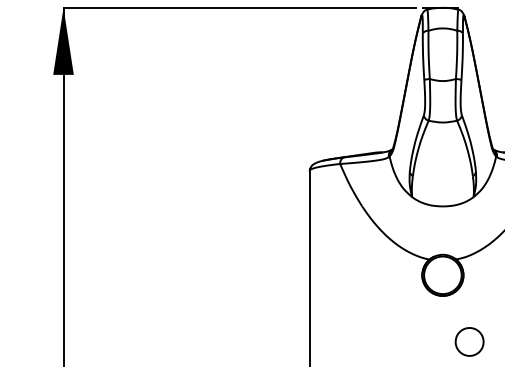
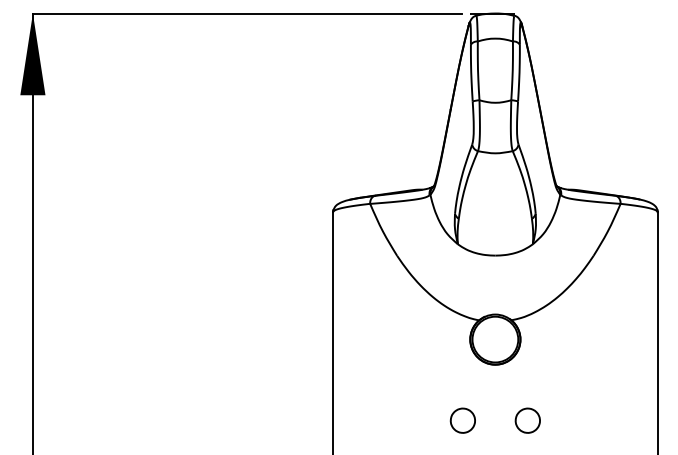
part: (415, 341) -> (462, 420), added
part: (469, 341) -> (527, 420), size x0.71

